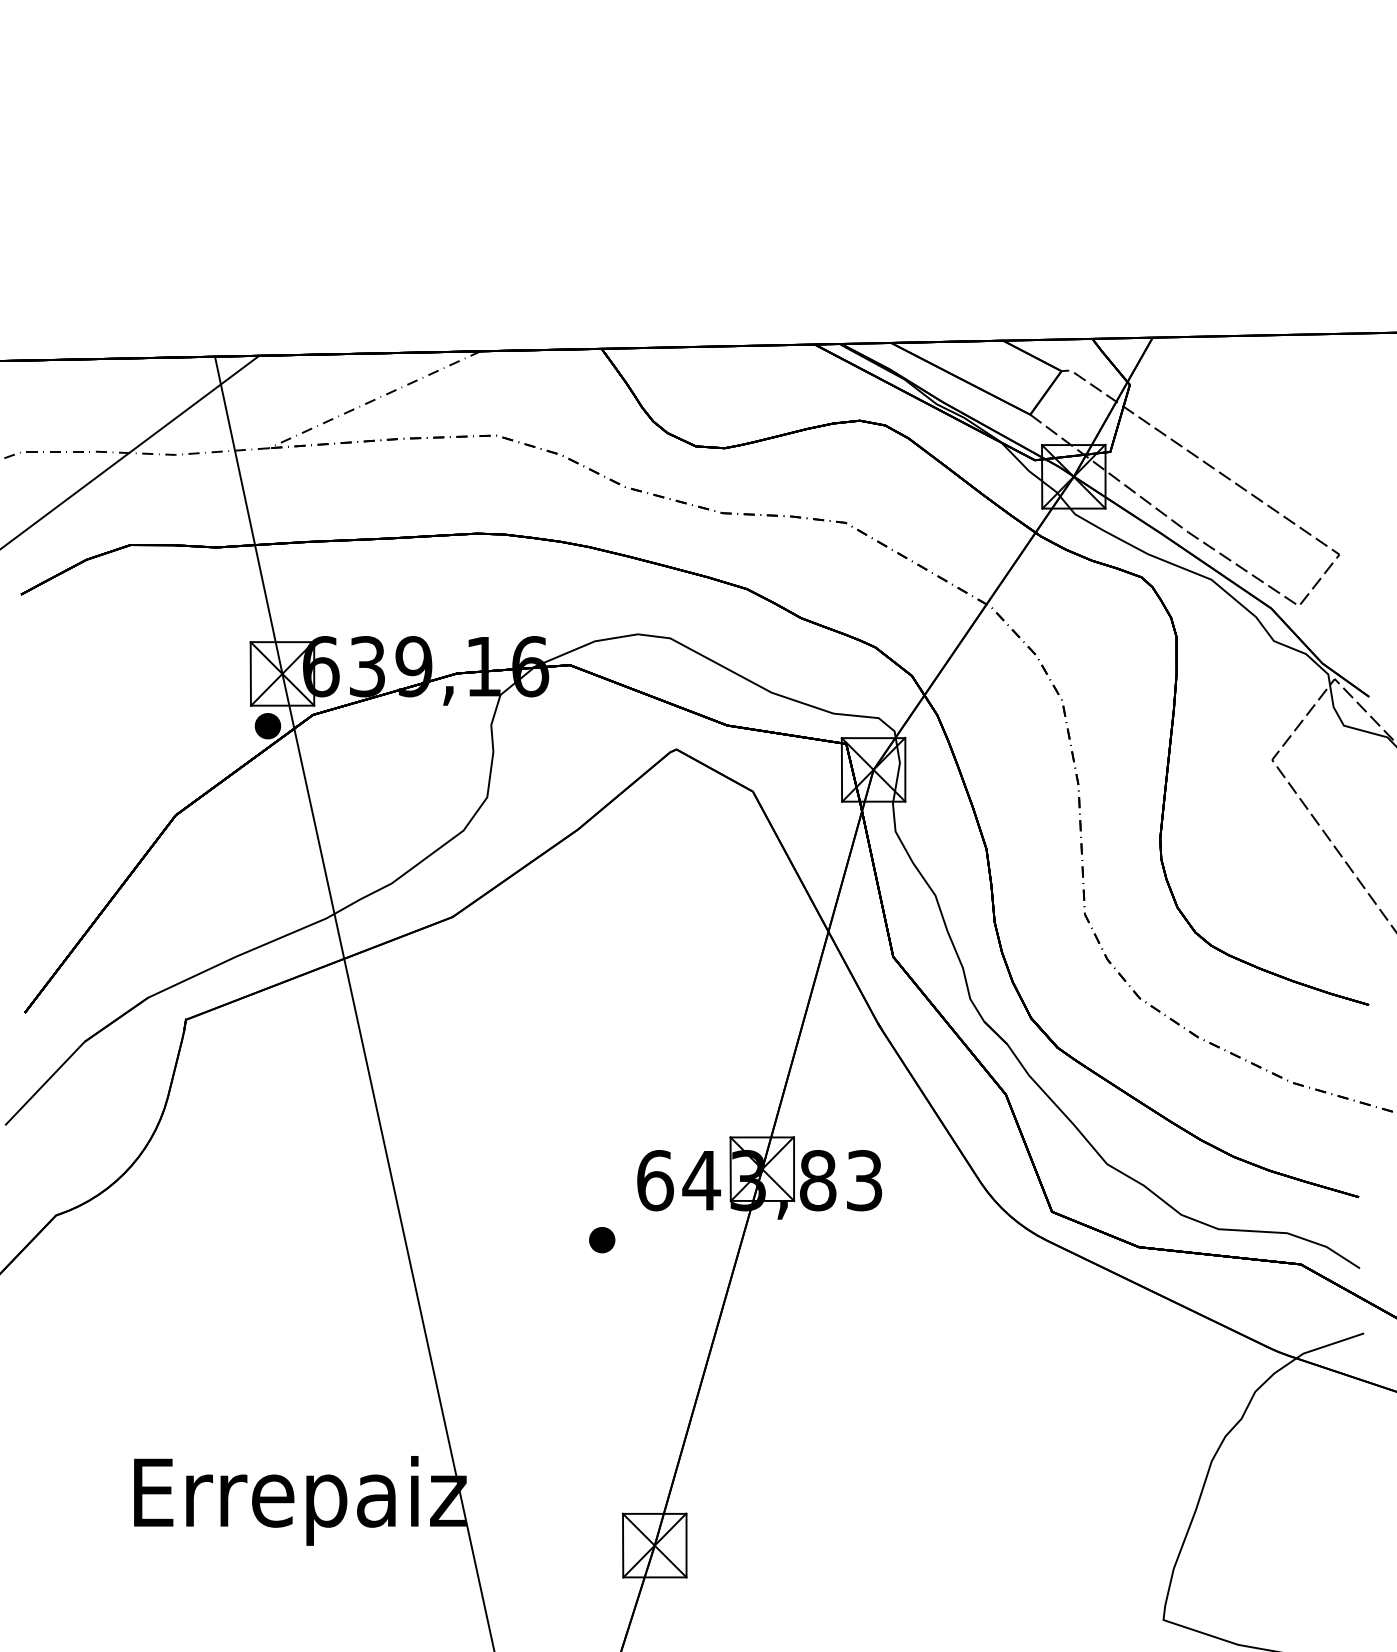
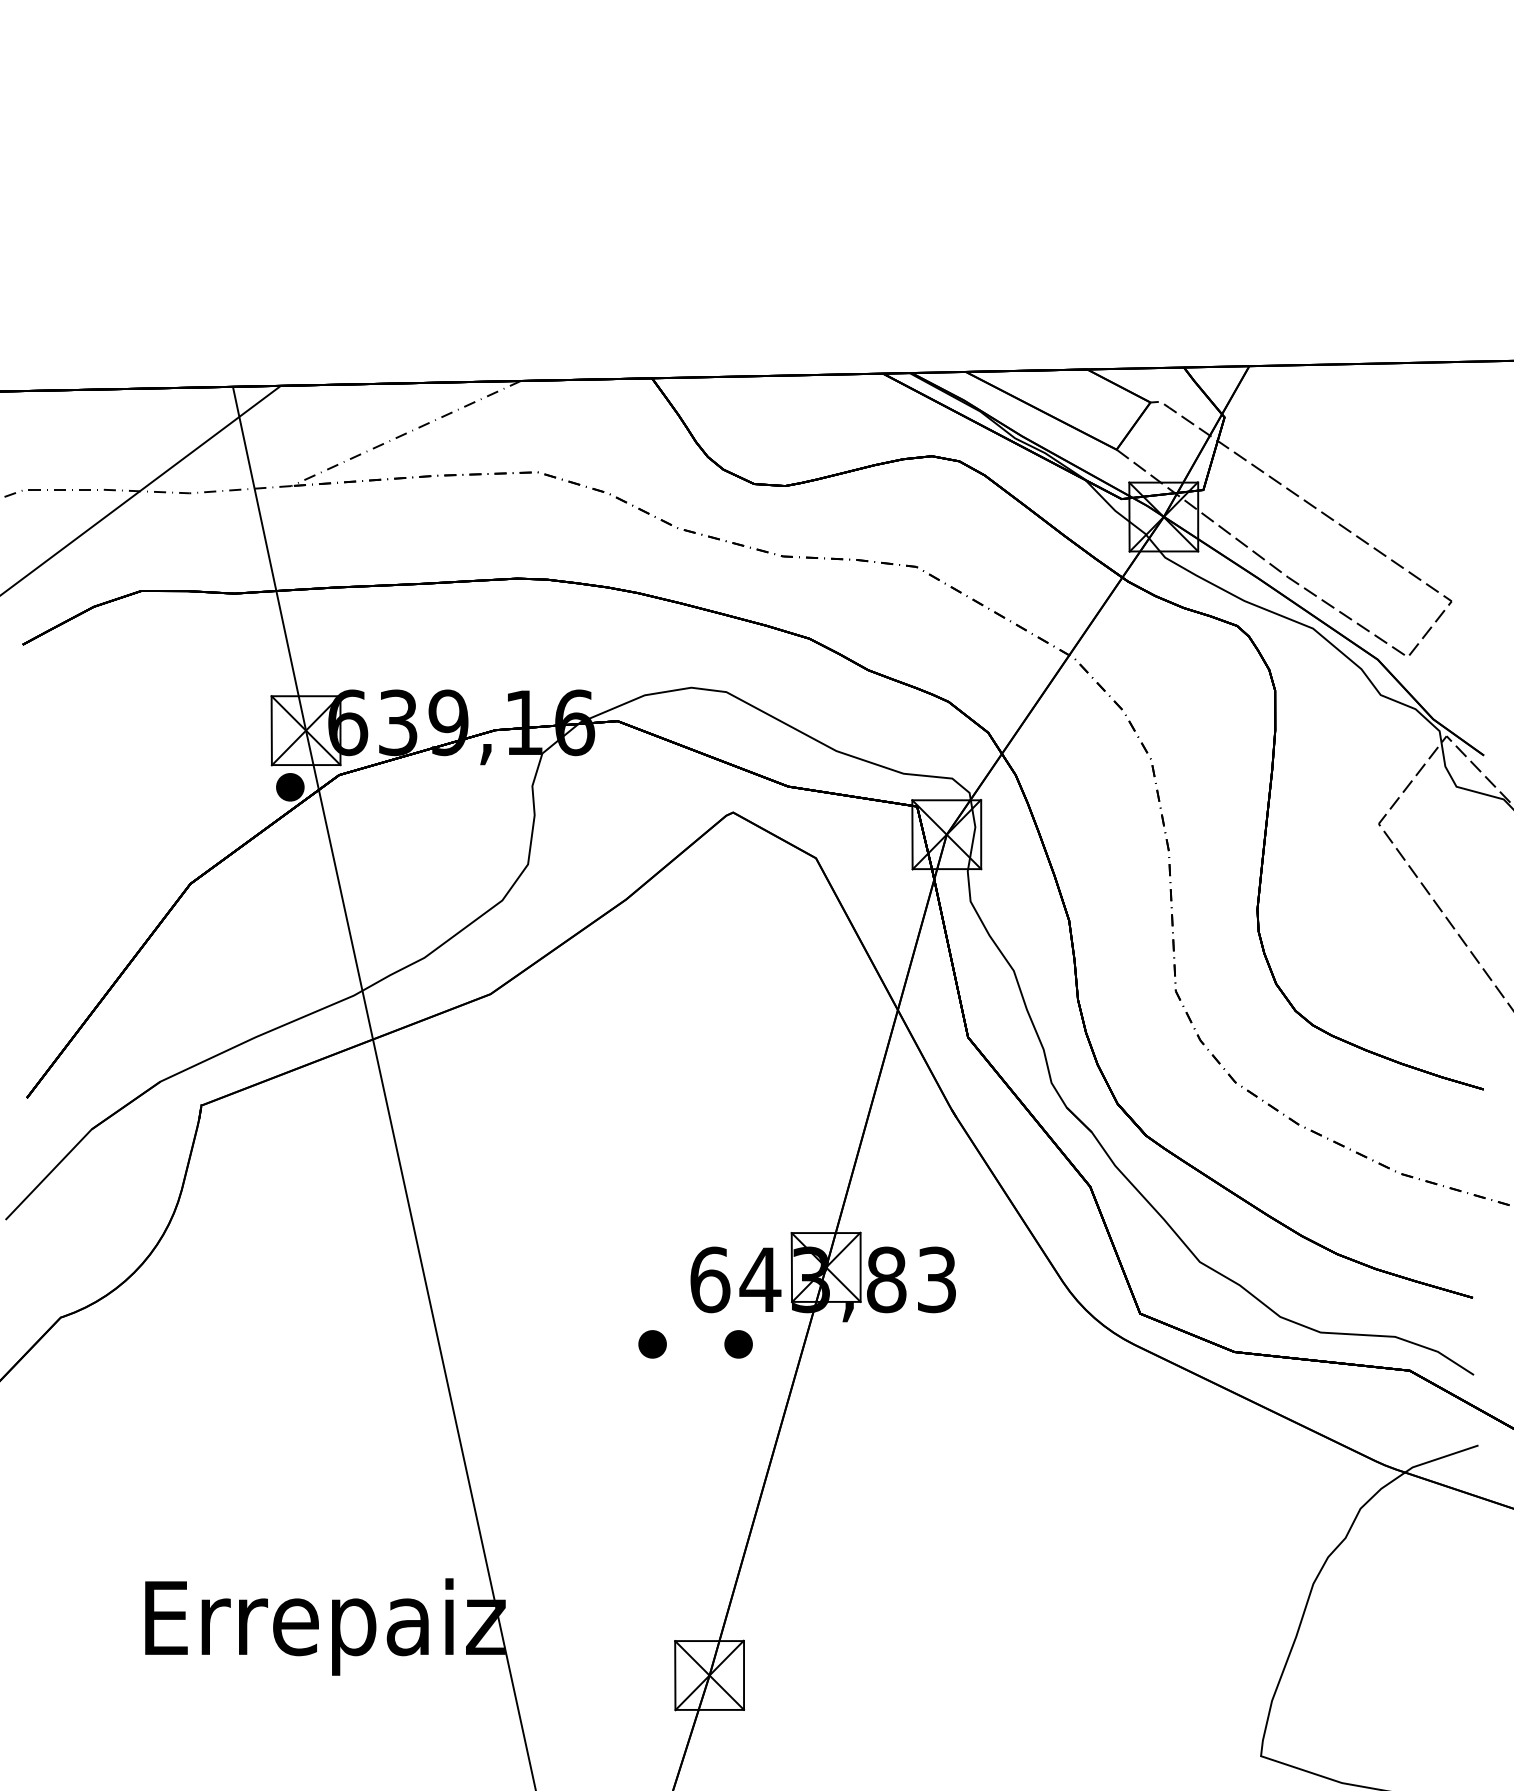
part: (681, 1240) -> (738, 1344), added

